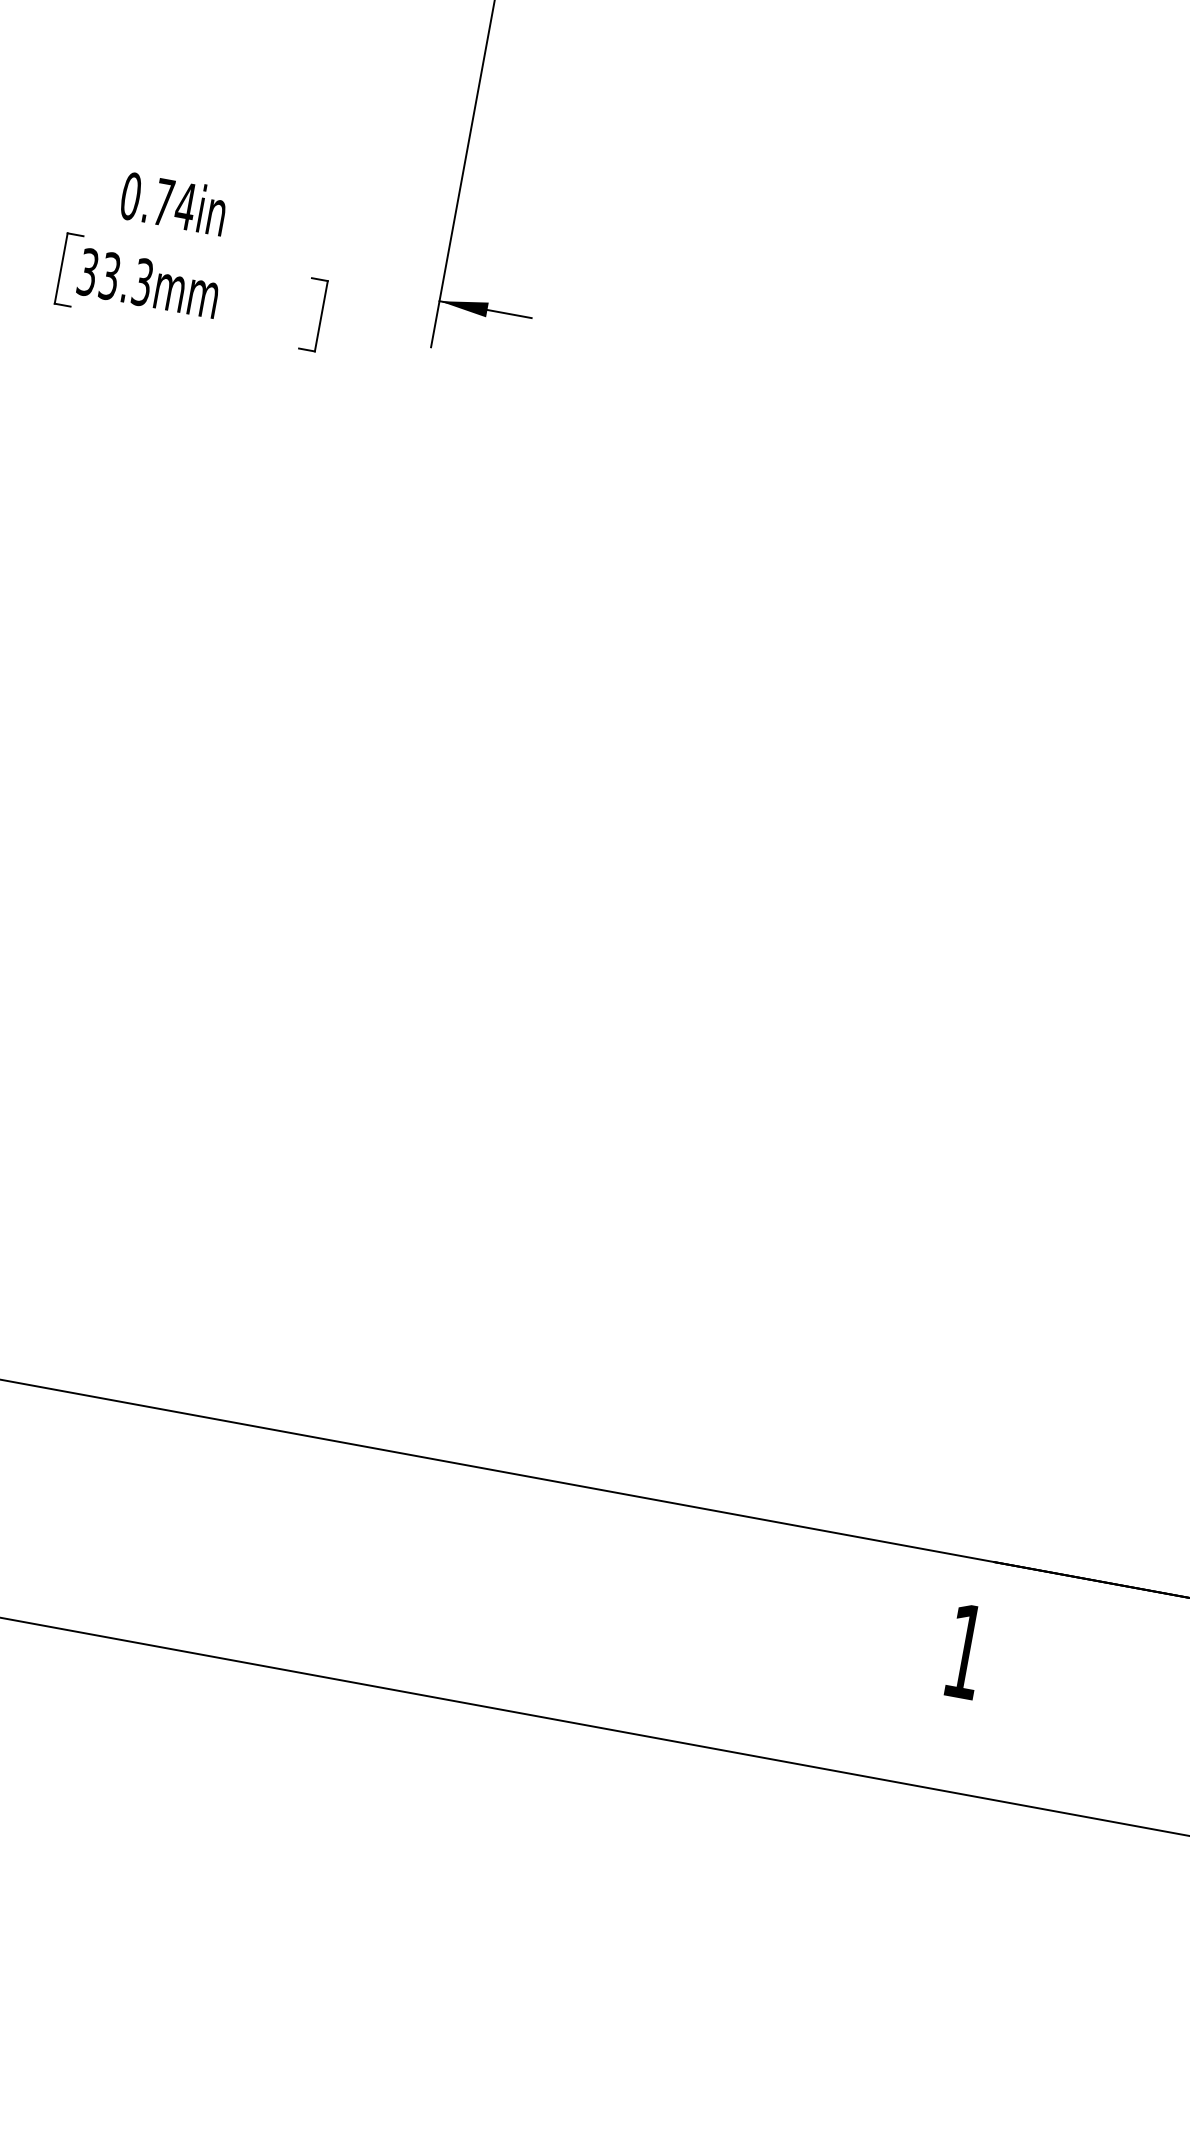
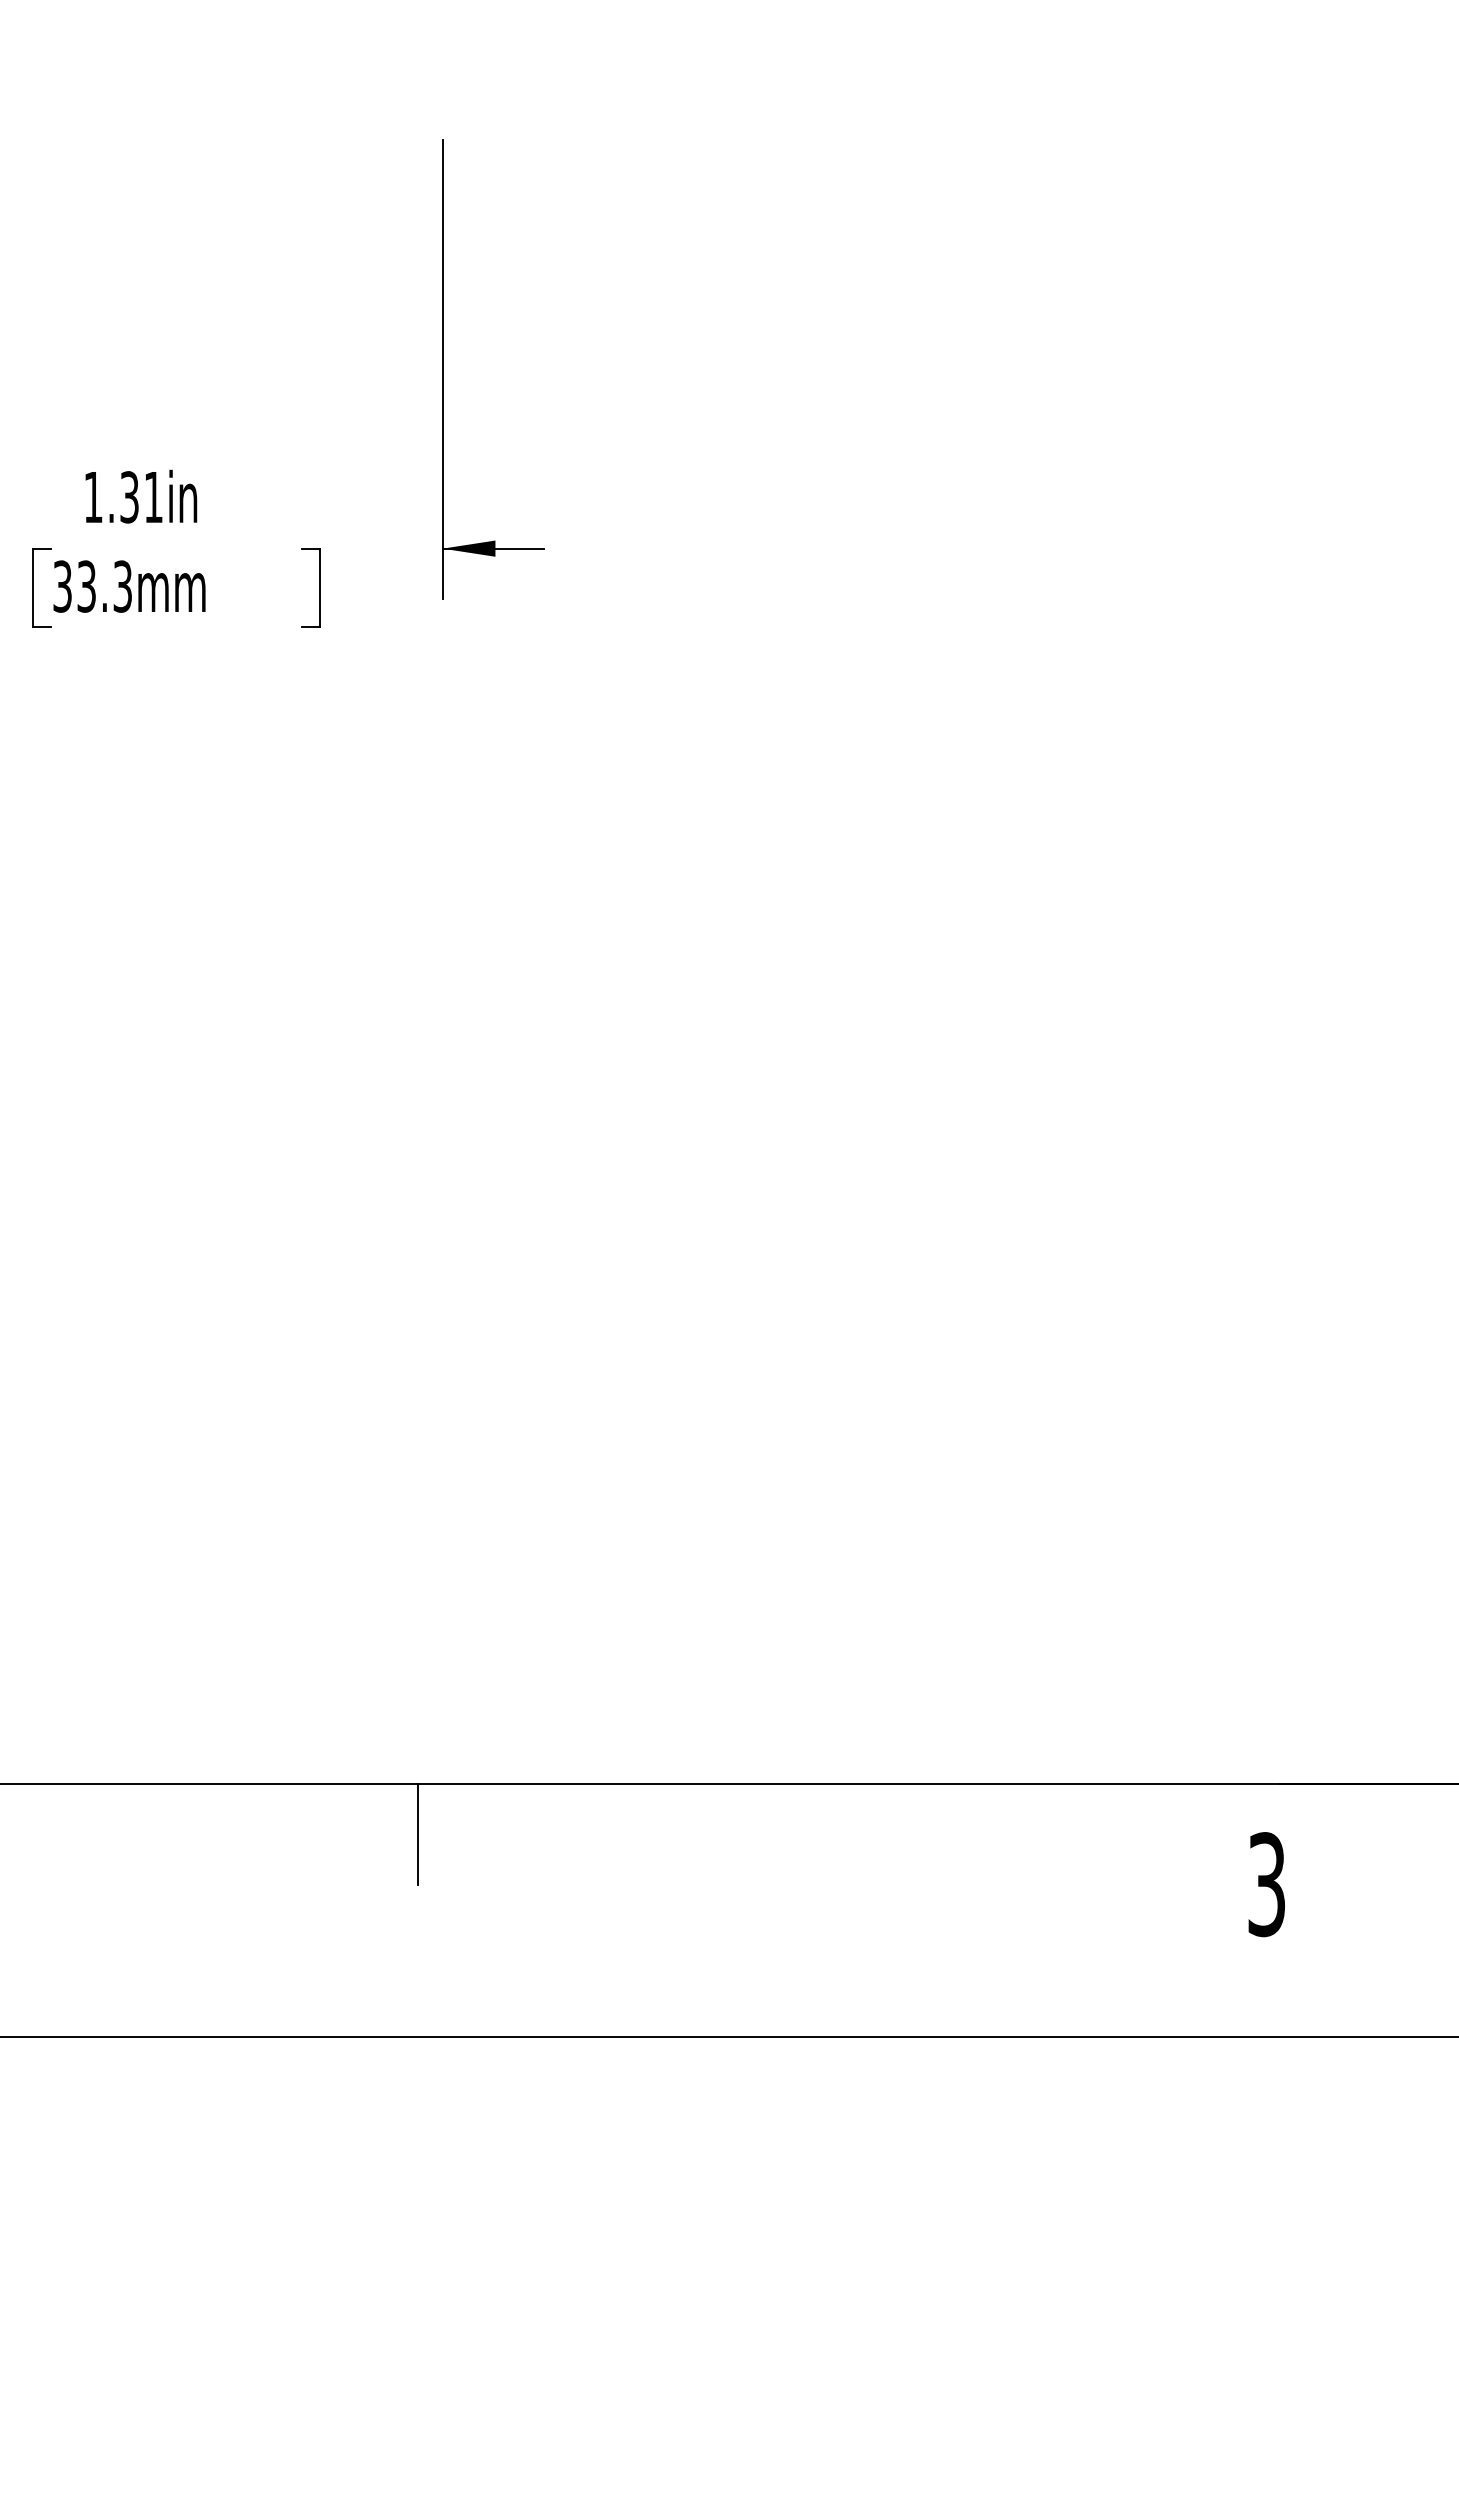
text: (158, 201) -> (123, 497), 0.74in -> 1.31in
line: (202, 1463) -> (417, 1833), added
text: (964, 1651) -> (1266, 1884), 1 -> 3

